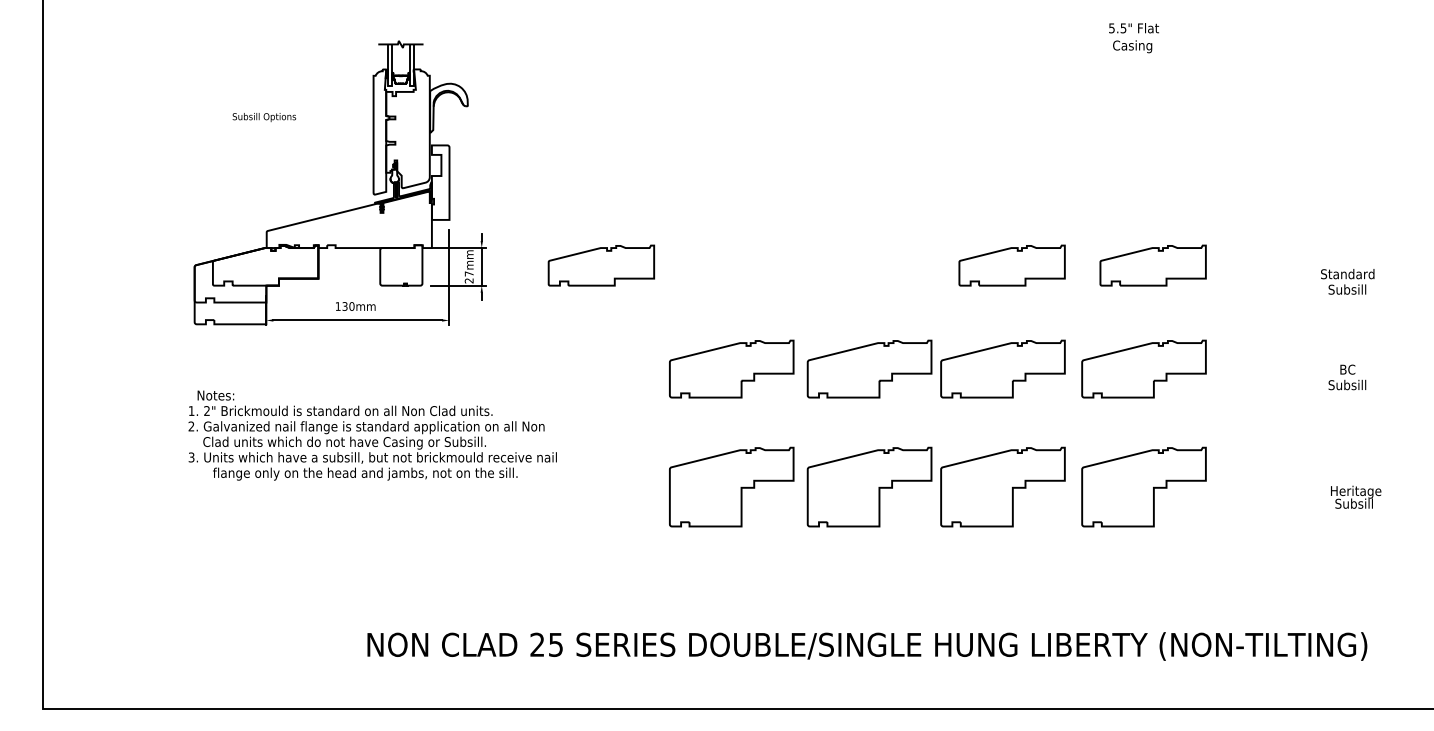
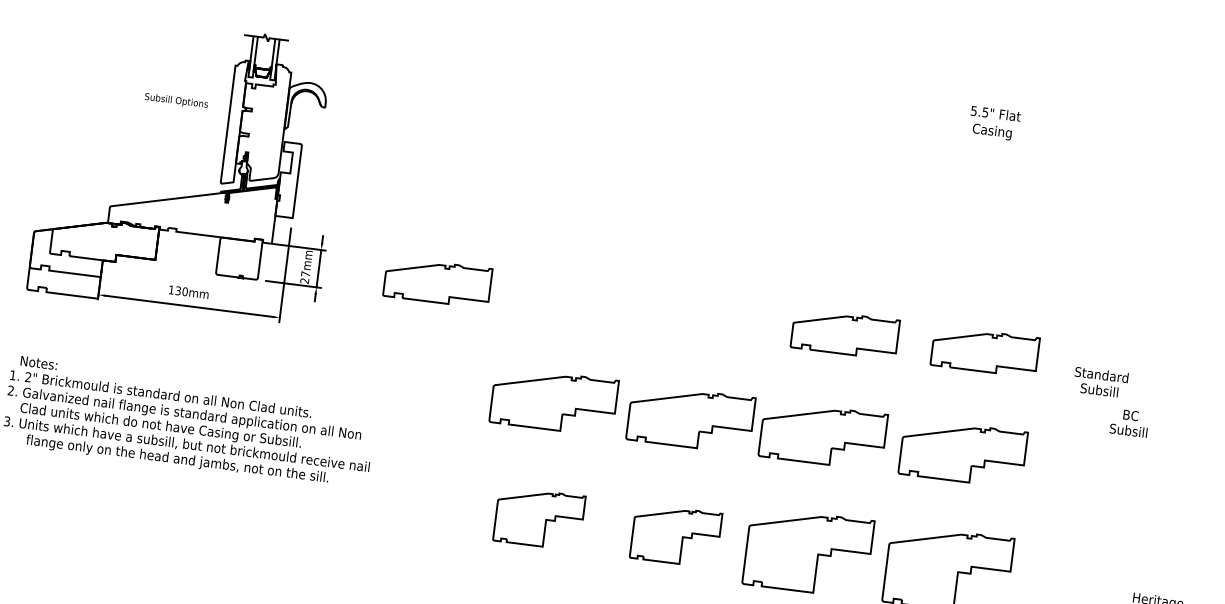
text: (264, 117) -> (176, 101), moved
text: (1347, 281) -> (1100, 382), moved
text: (1347, 377) -> (1129, 423), moved
part: (731, 486) -> (539, 517), size x0.7
part: (869, 486) -> (676, 535), size x0.7

